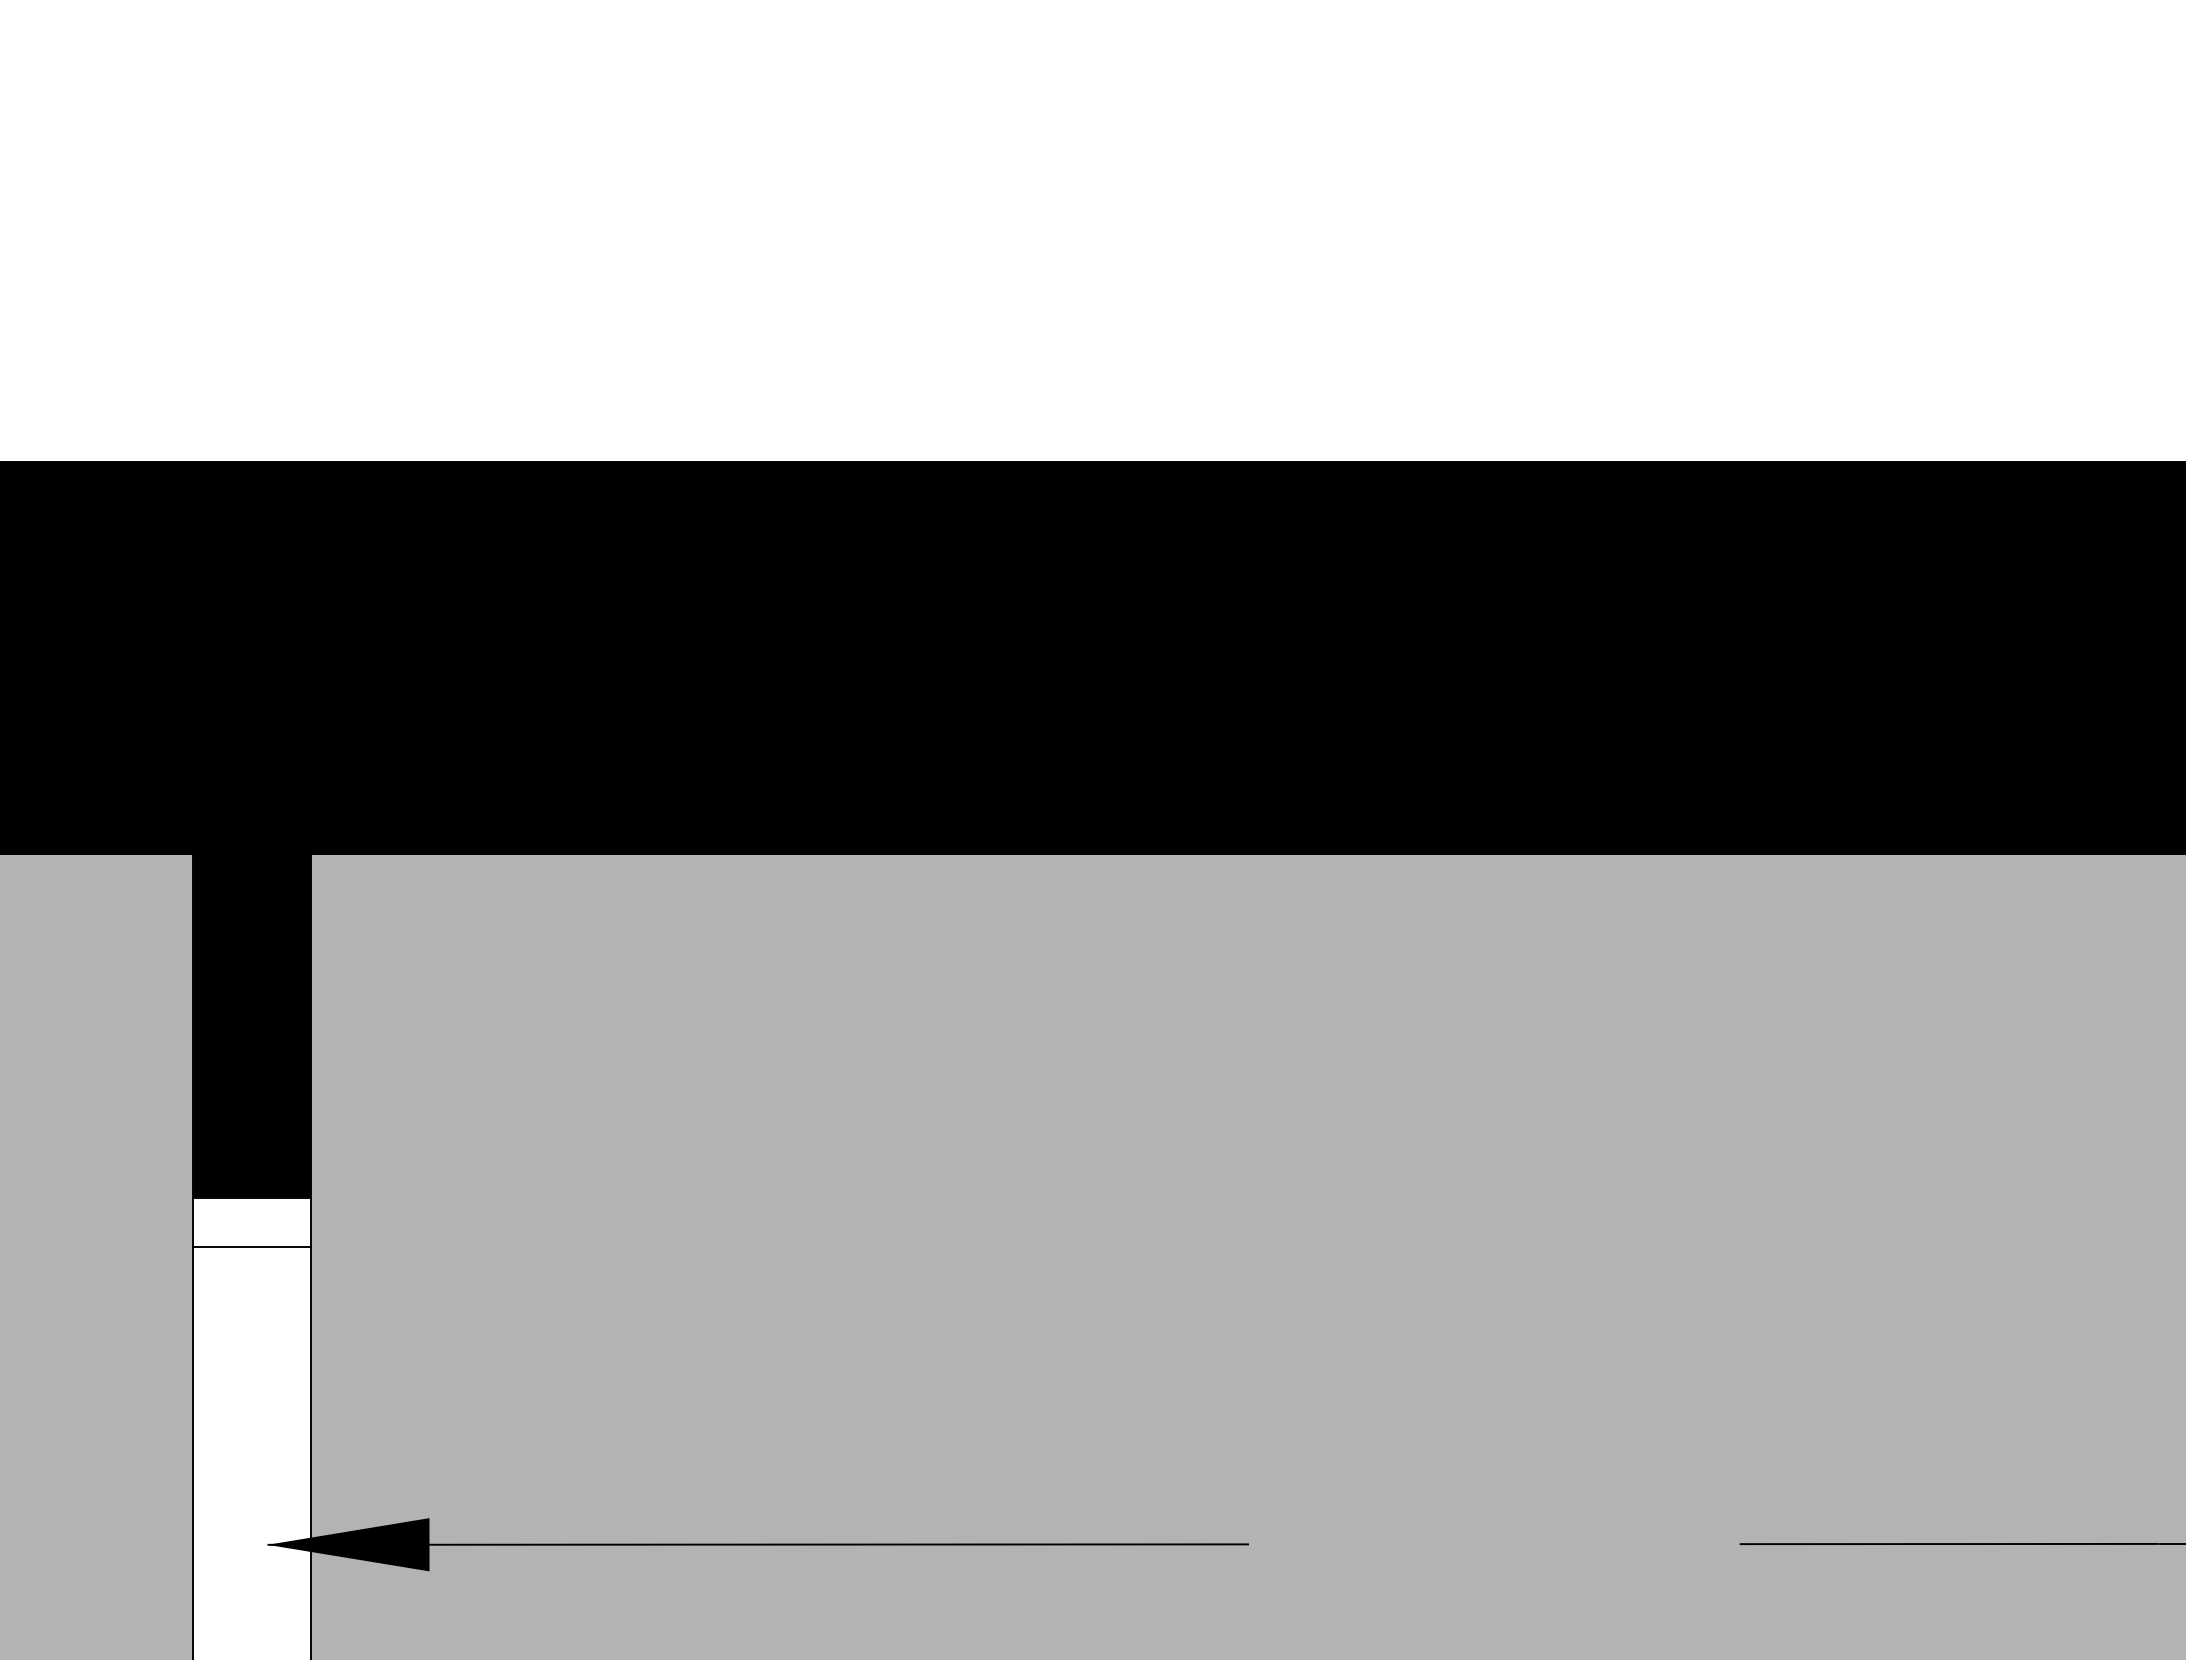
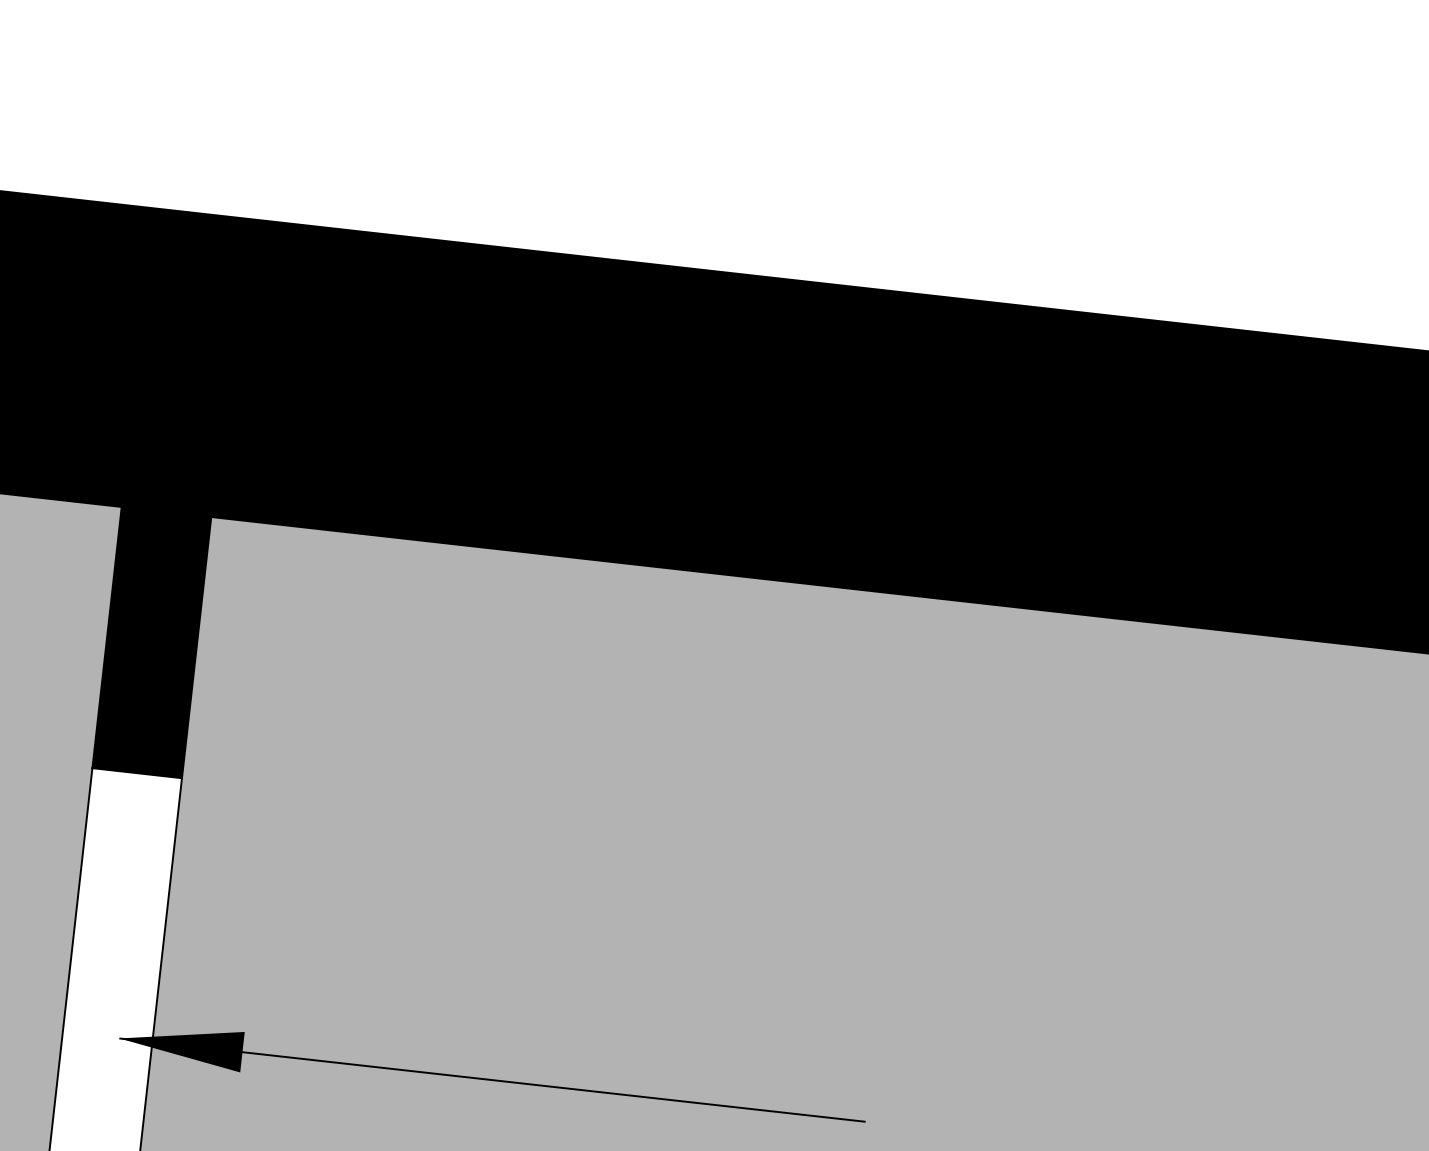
line: (252, 1246) -> (133, 810), removed

